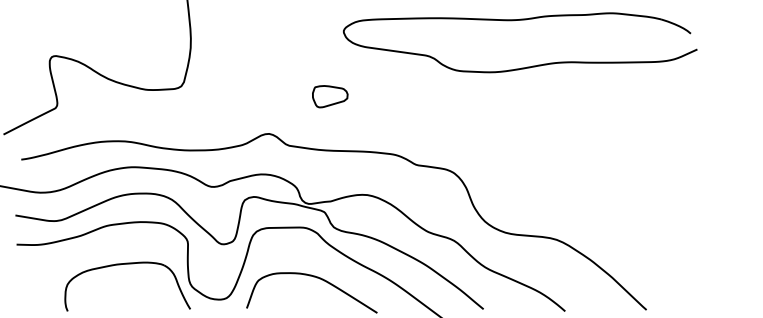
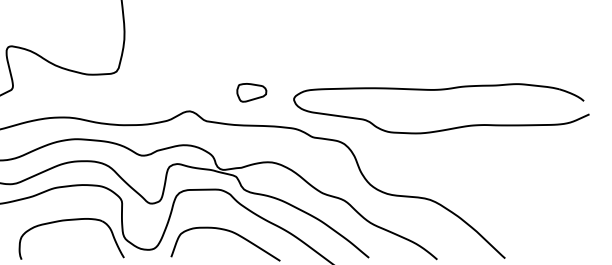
part: (520, 20) -> (441, 90), moved
part: (330, 96) -> (252, 92), moved

